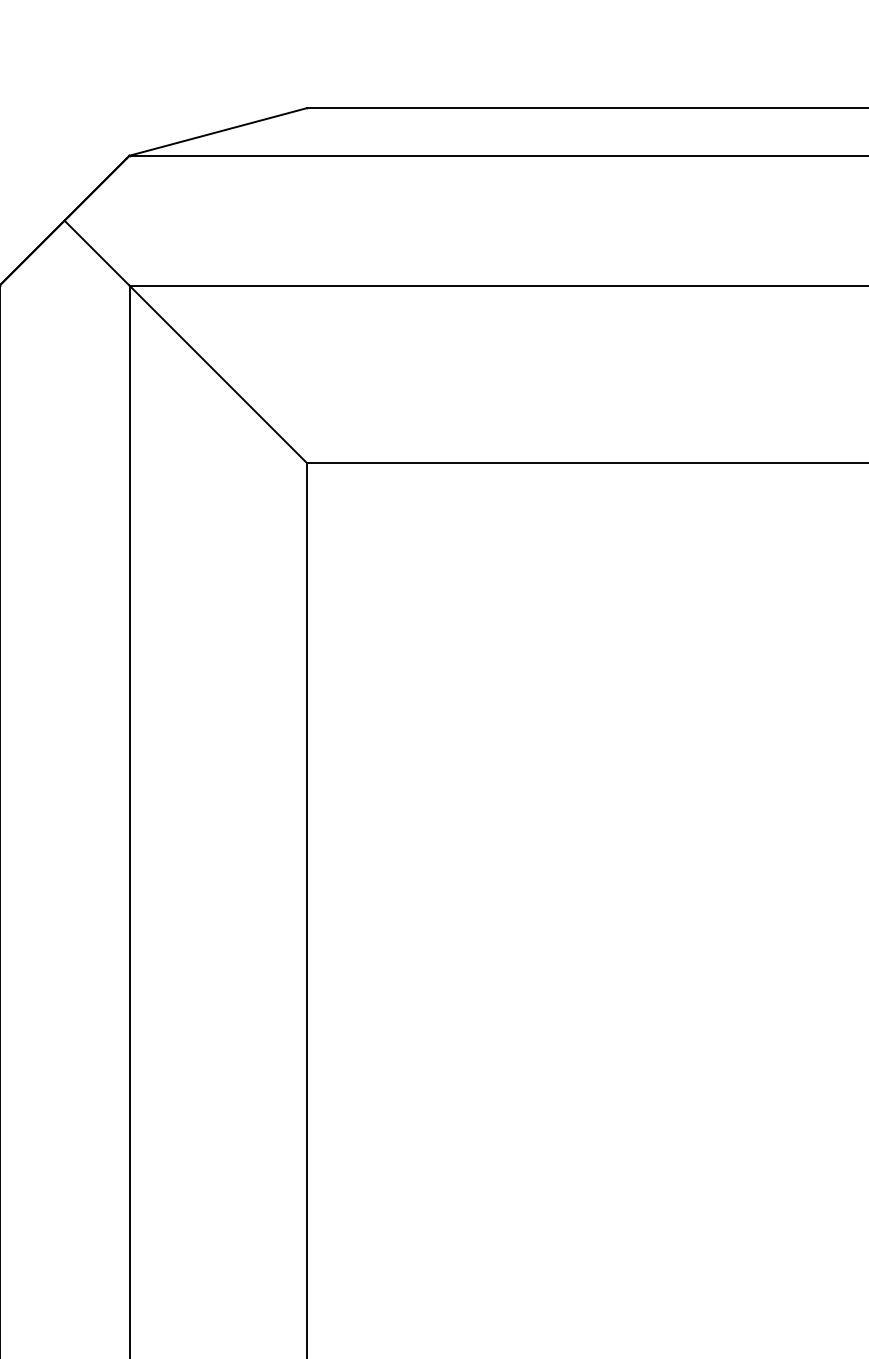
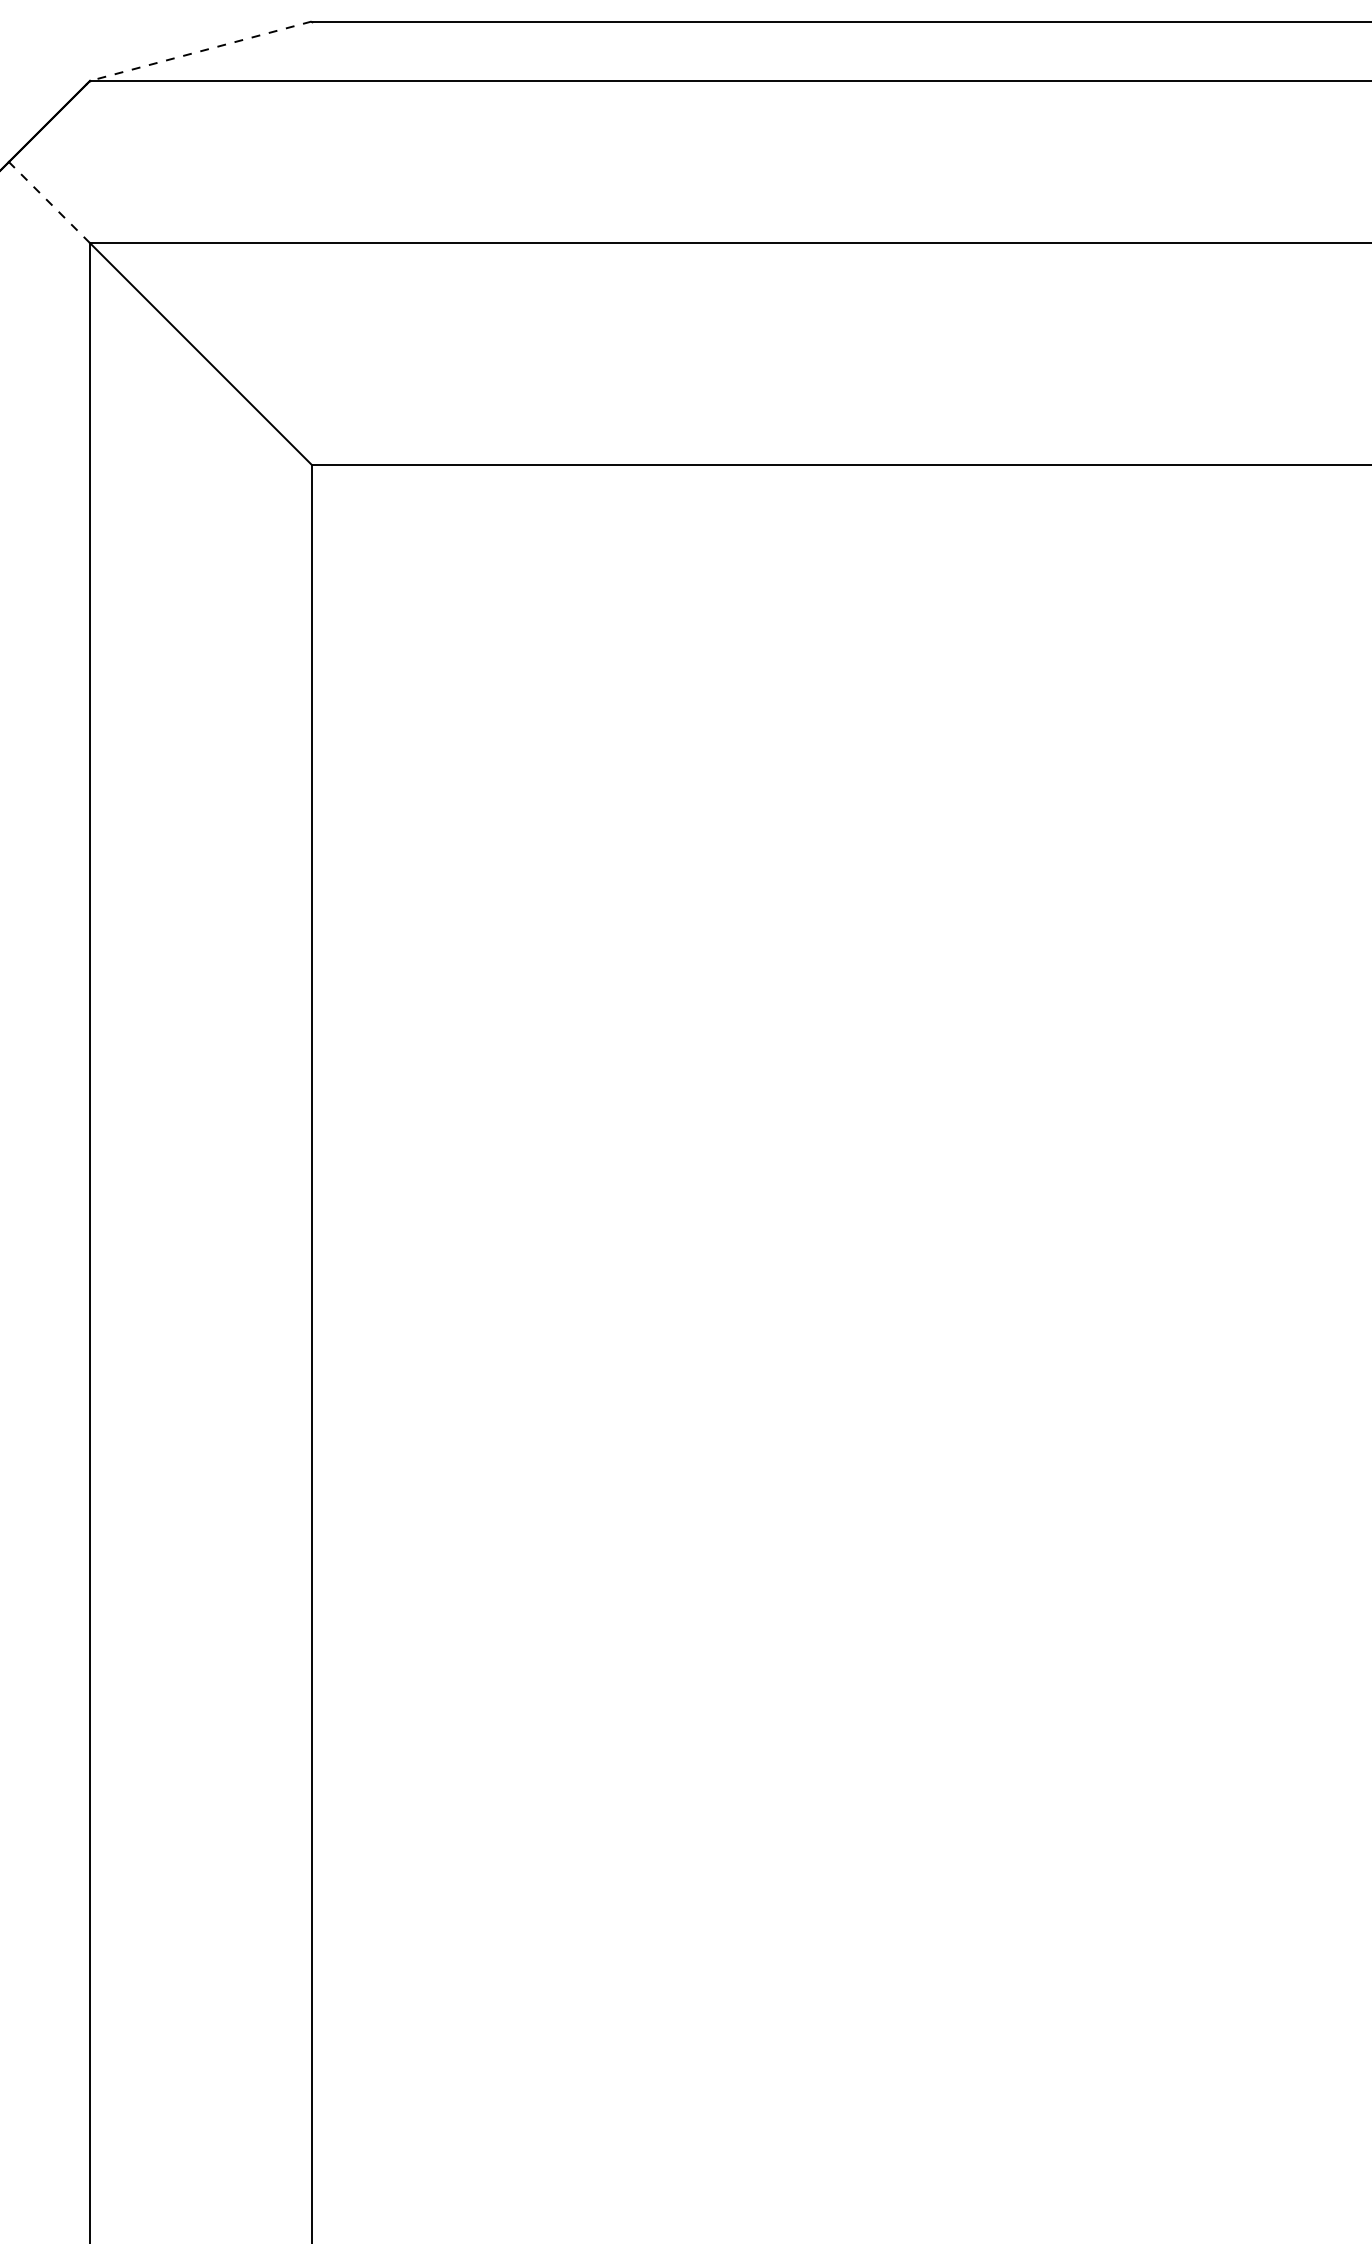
line: (217, 132) -> (200, 51), solid -> dashed
line: (97, 253) -> (49, 202), solid -> dashed

